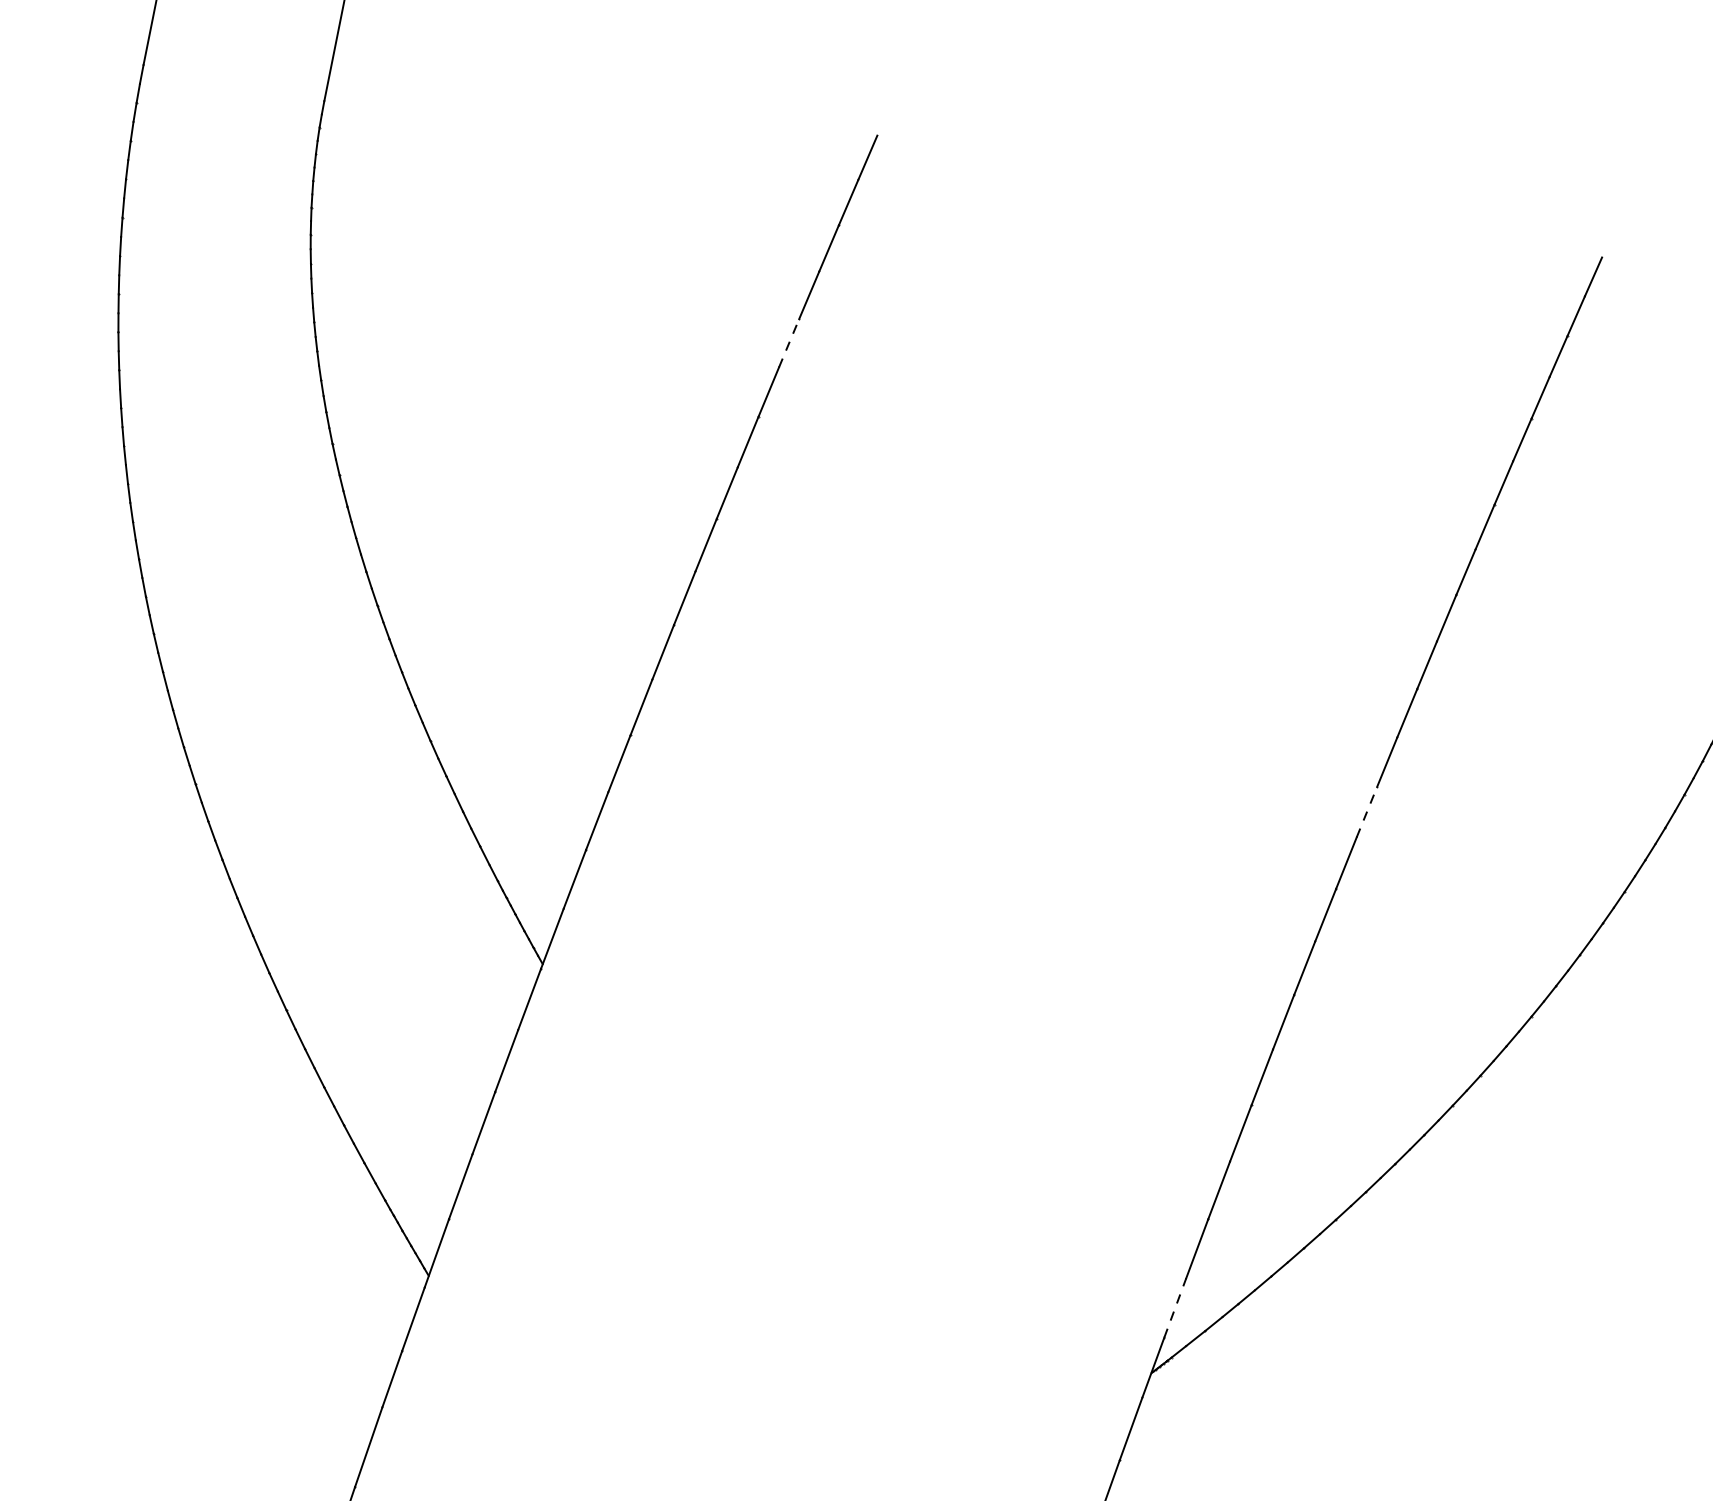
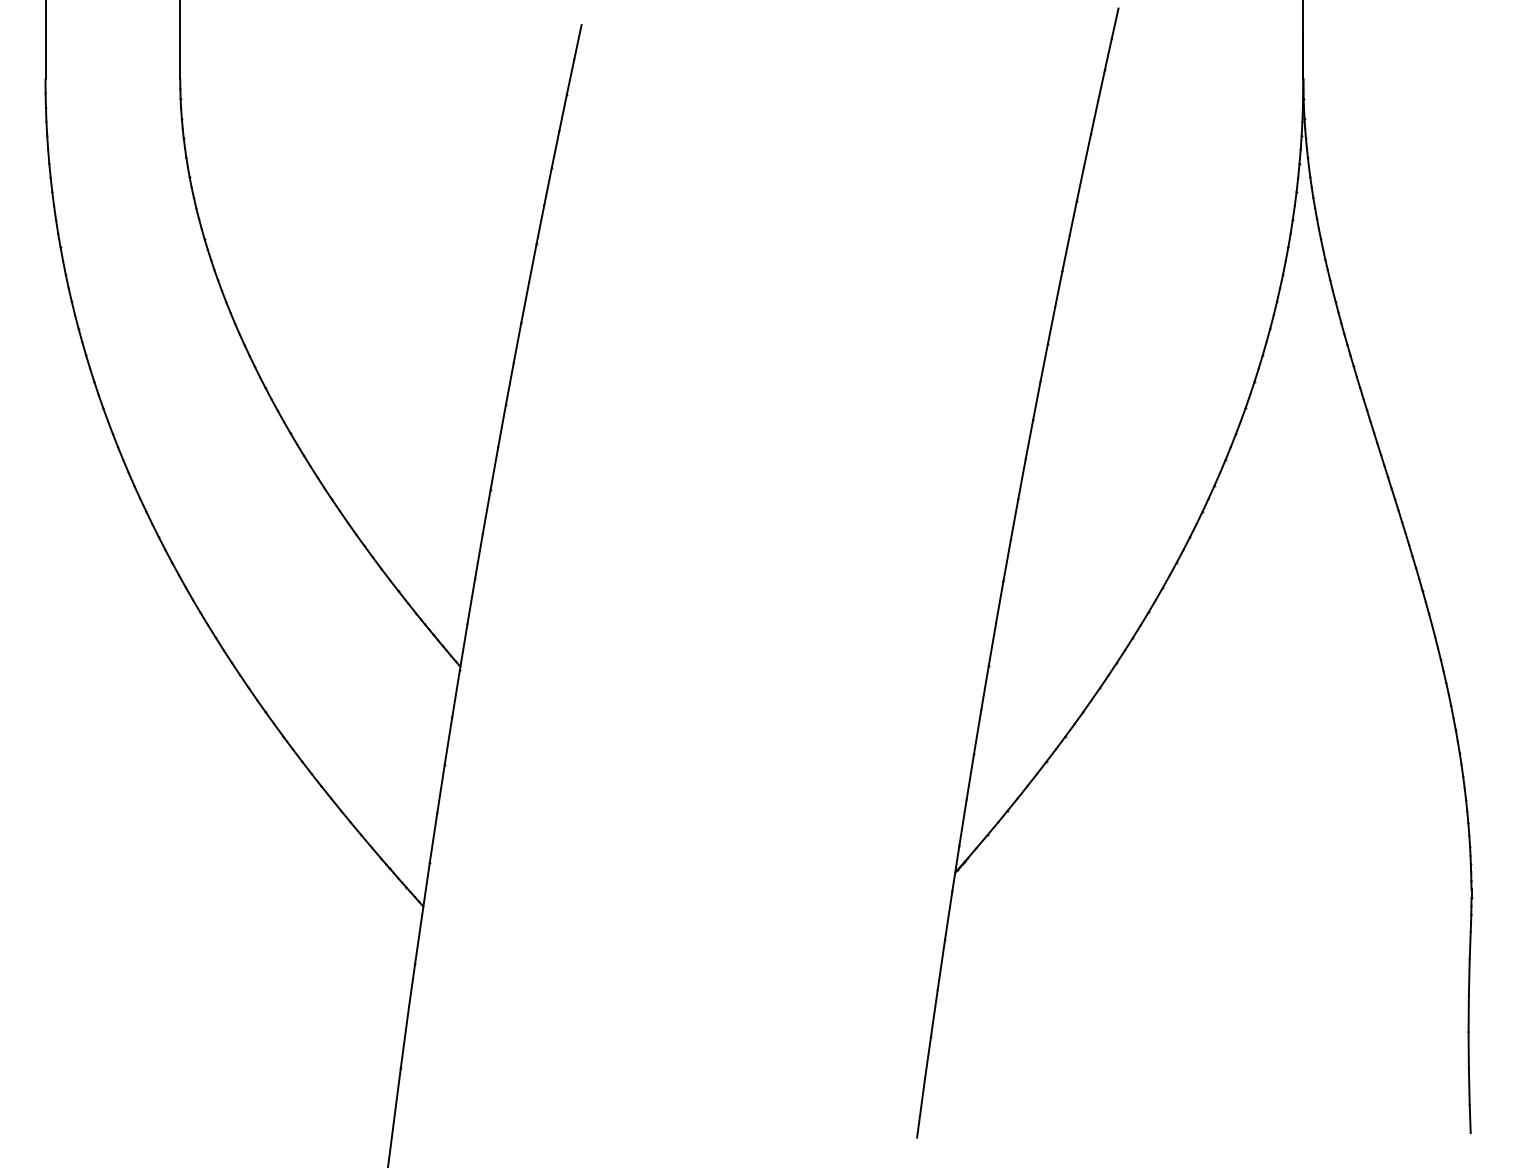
line: (789, 342) -> (548, 185), dashed -> solid
line: (1367, 811) -> (1029, 439), dashed -> solid
line: (1175, 1307) -> (963, 822), dashed -> solid

